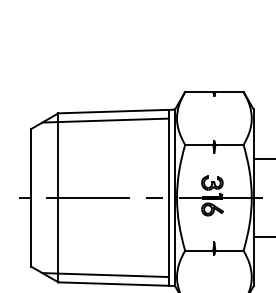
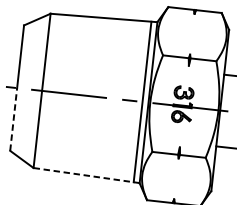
line: (105, 120) -> (92, 25), removed
line: (31, 231) -> (14, 118), solid -> dashed
line: (105, 275) -> (77, 166), removed
line: (117, 284) -> (87, 175), solid -> dashed

